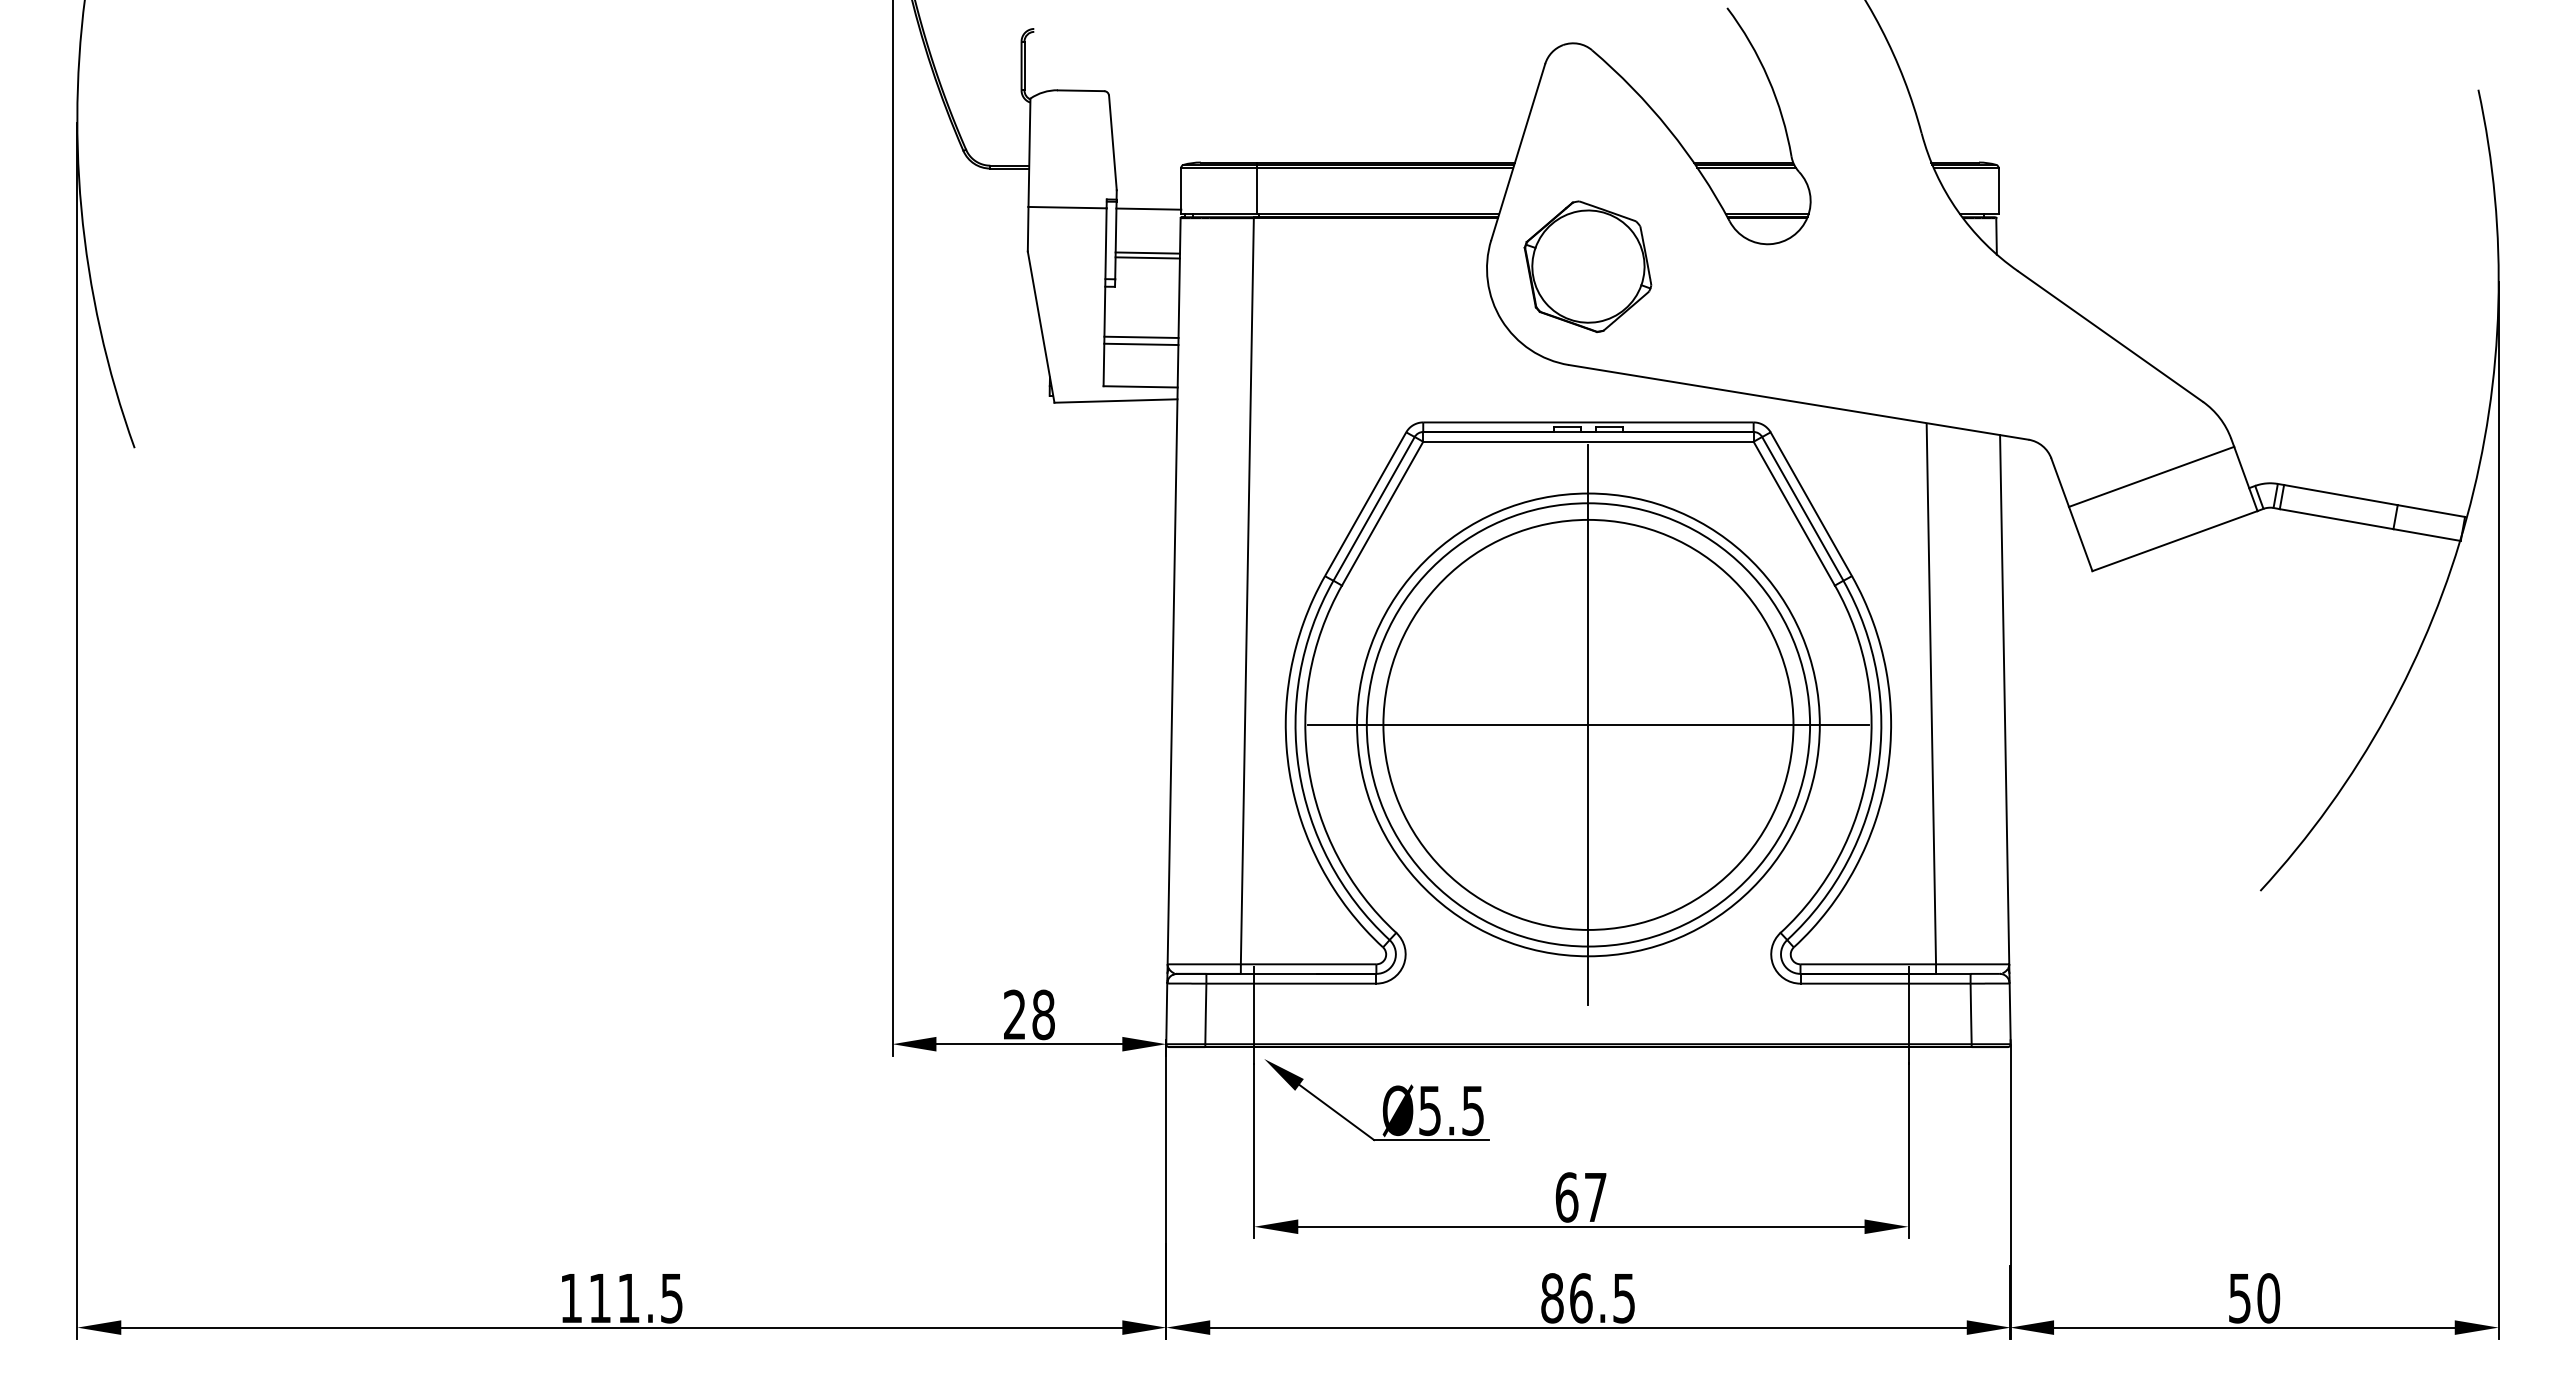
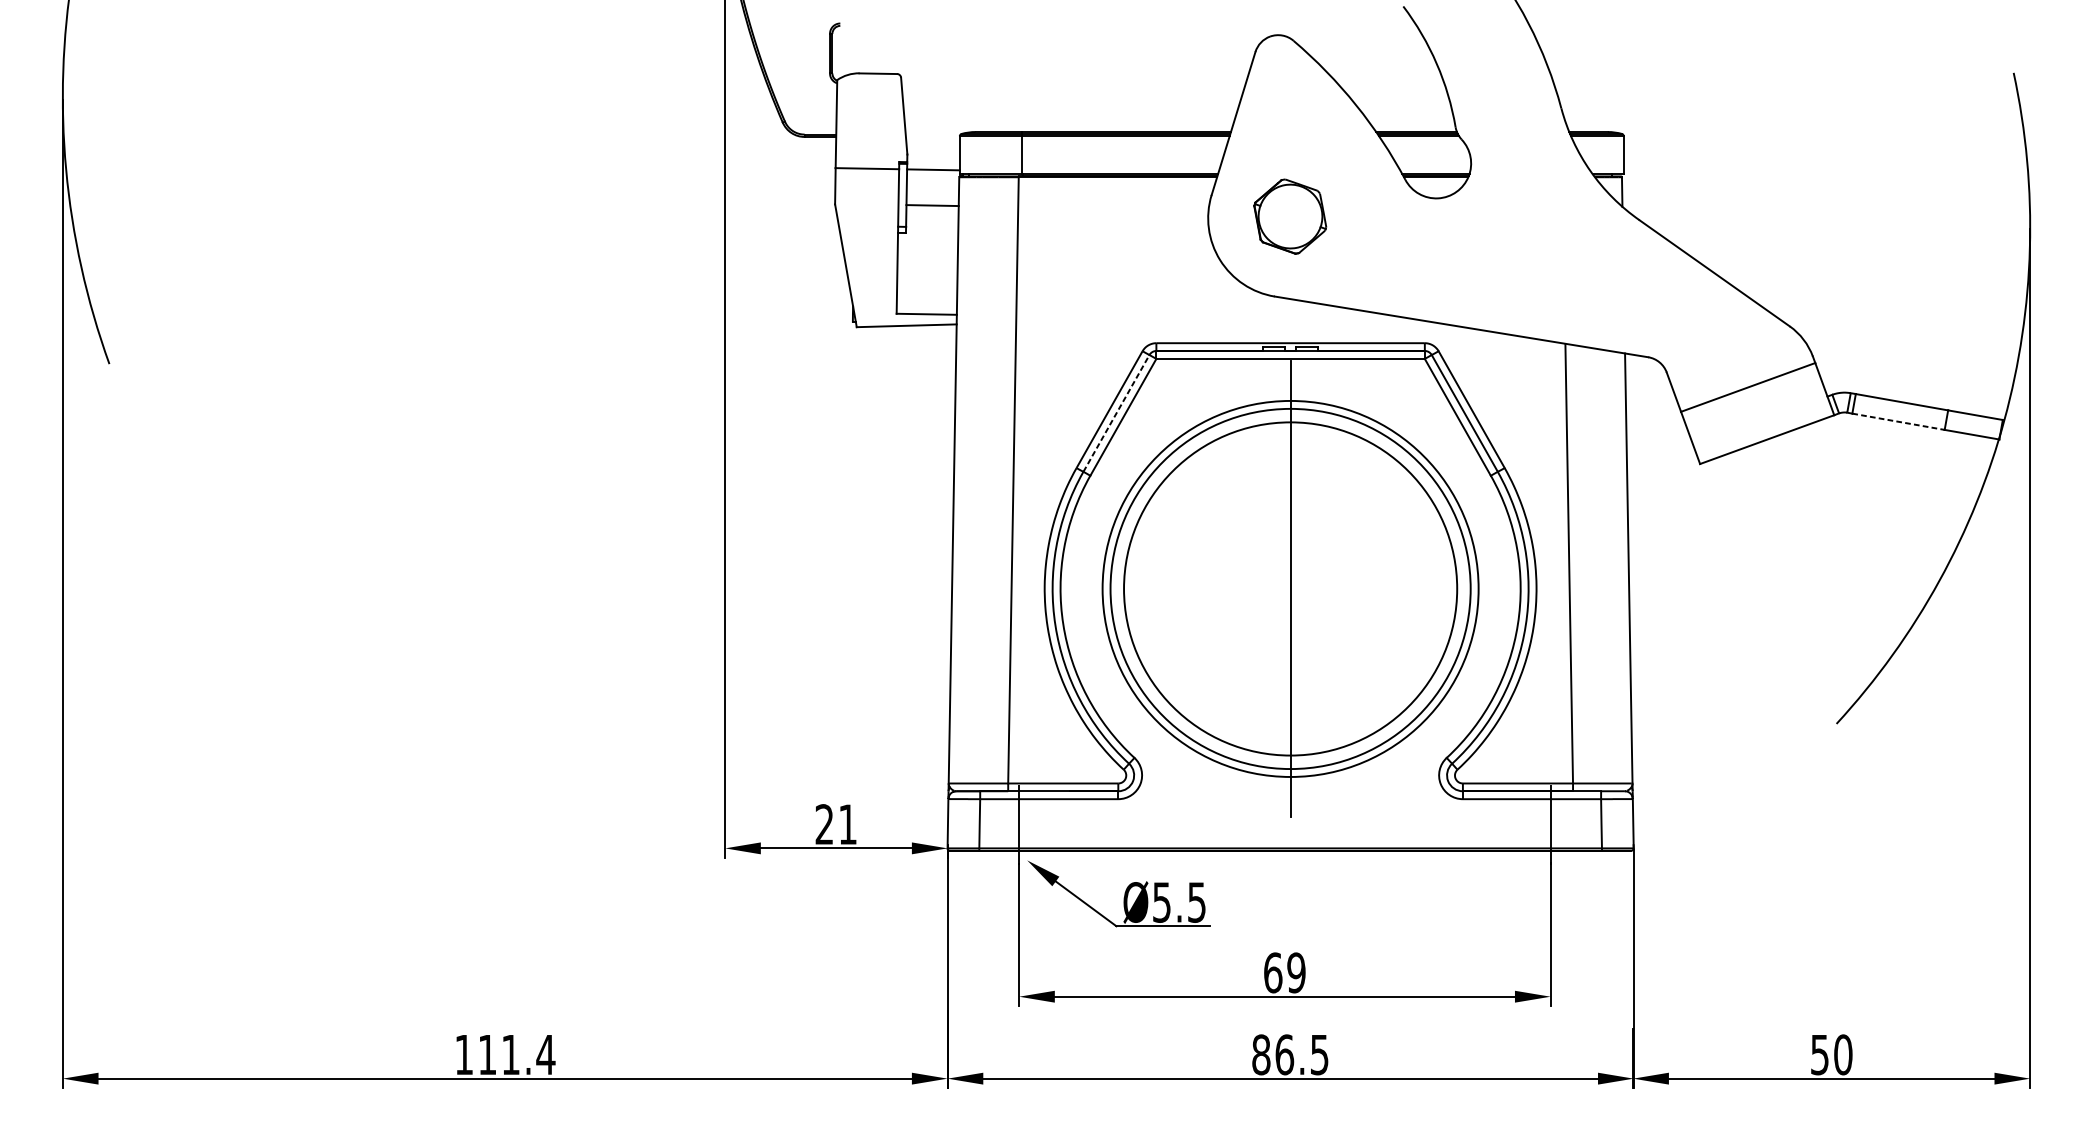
line: (1147, 257) -> (932, 209), removed
part: (1587, 266) -> (1289, 216), size x0.7
line: (1141, 336) -> (927, 273), removed
line: (1141, 344) -> (927, 279), removed
line: (1374, 508) -> (1116, 413), solid -> dashed
line: (2336, 519) -> (1898, 422), solid -> dashed
line: (1588, 724) -> (1290, 588), removed
text: (1043, 1014) -> (847, 824), 28 -> 21
text: (1595, 1197) -> (1296, 972), 67 -> 69
text: (671, 1298) -> (545, 1055), 111.5 -> 111.4

